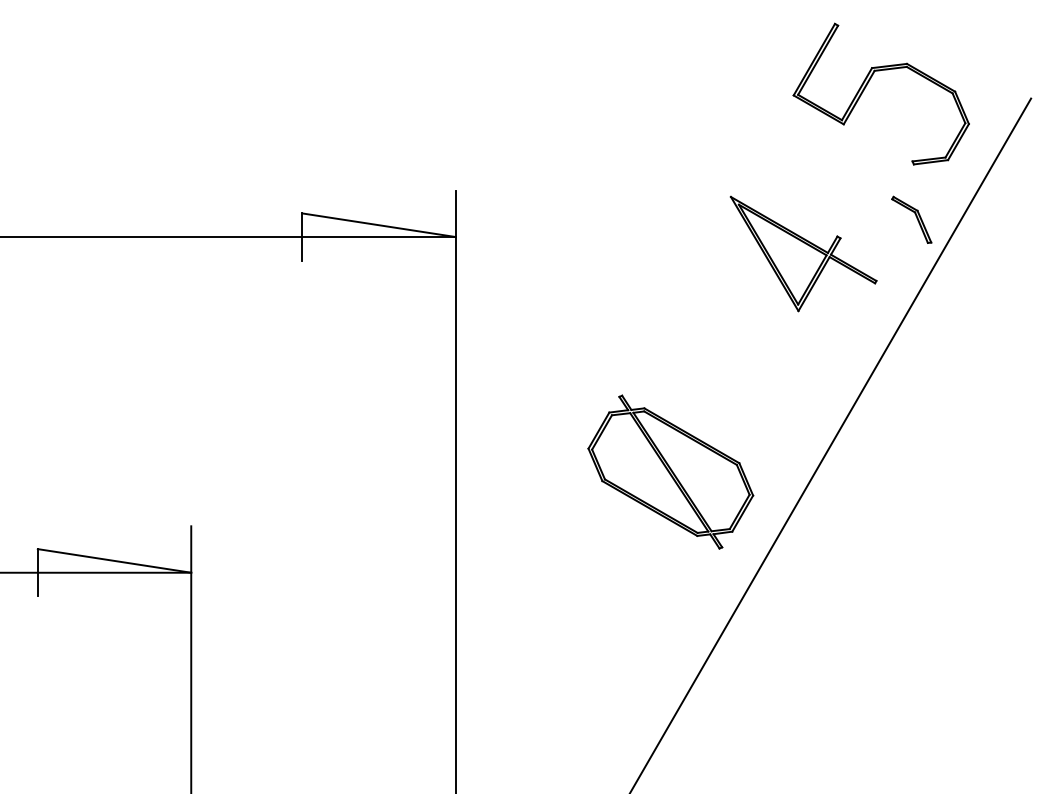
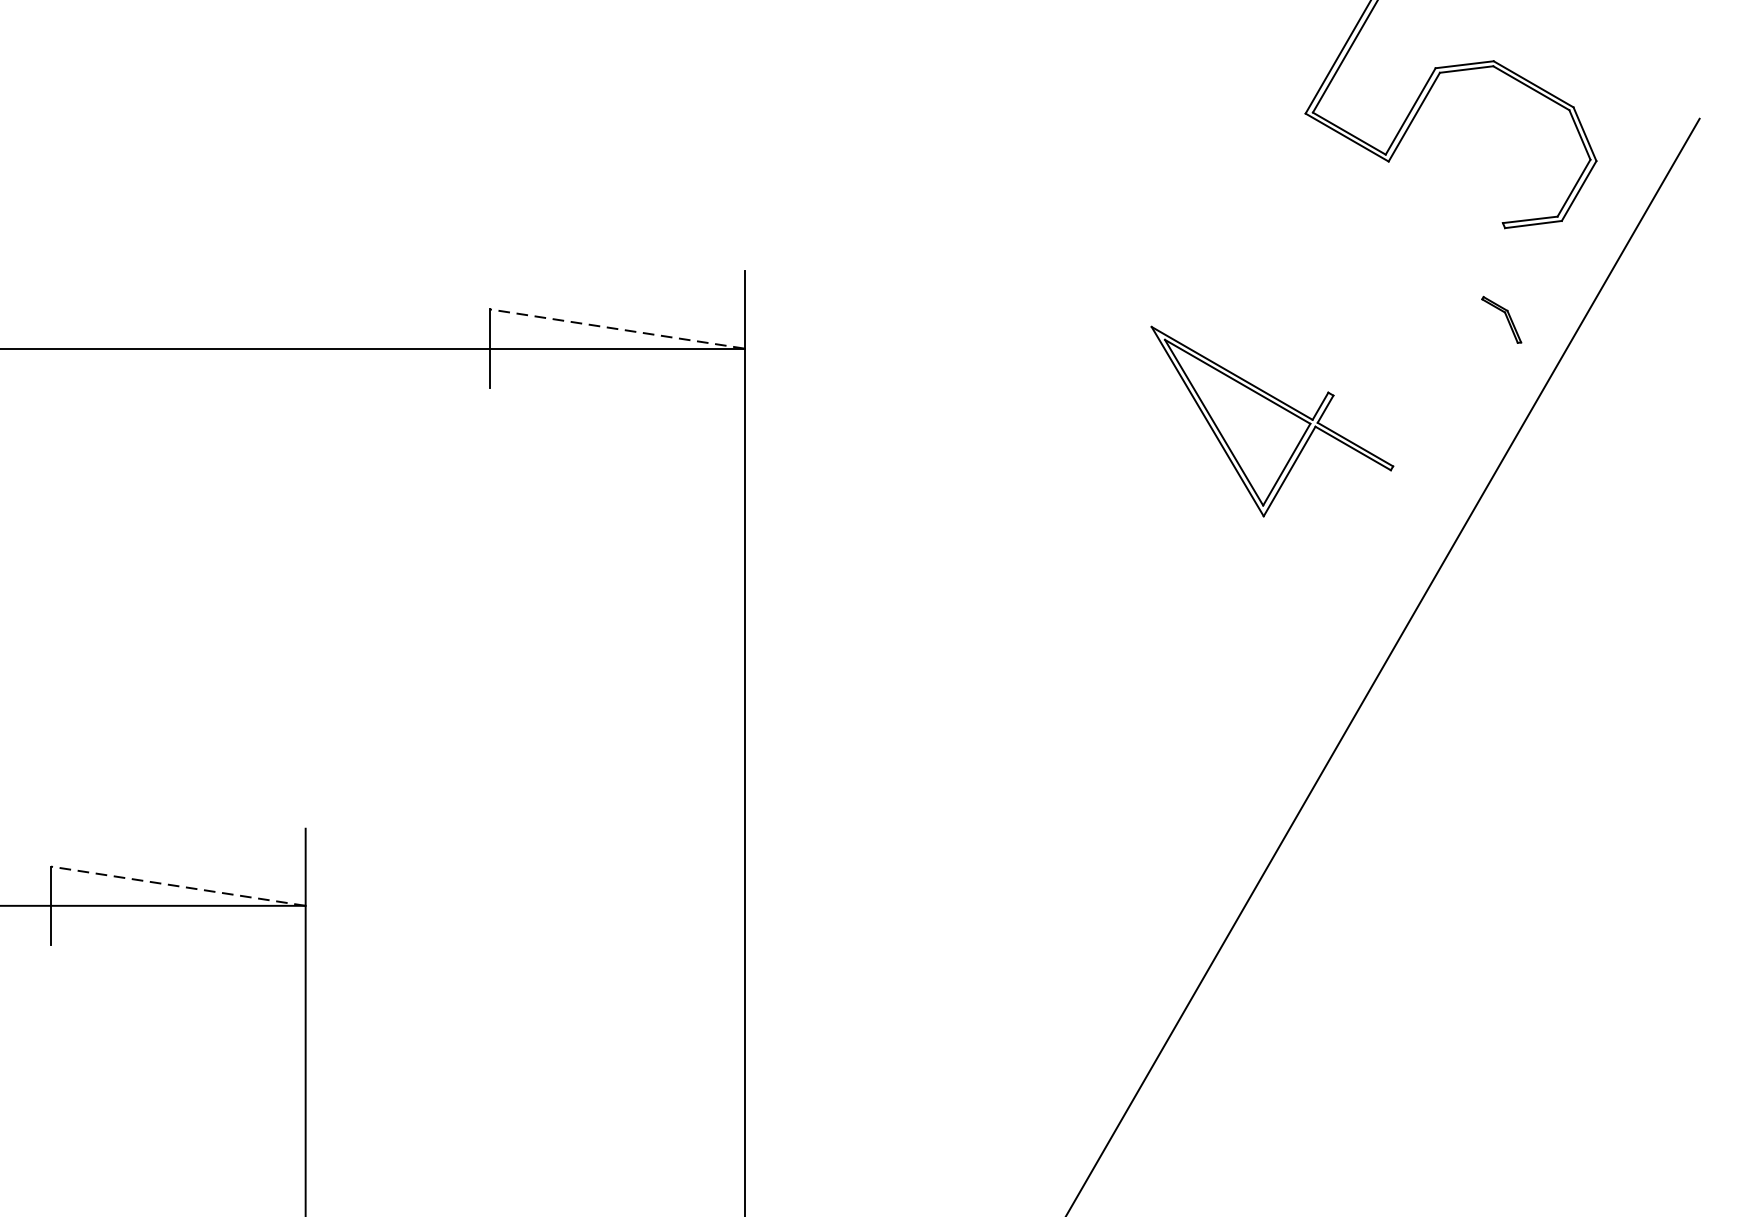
part: (911, 219) -> (1501, 319), size x0.6
line: (378, 225) -> (616, 329), solid -> dashed
part: (803, 253) -> (1272, 420), moved
part: (670, 471) -> (1101, 737), removed
line: (114, 560) -> (178, 885), solid -> dashed

